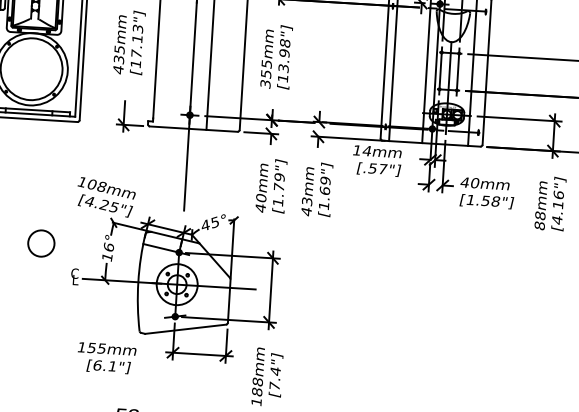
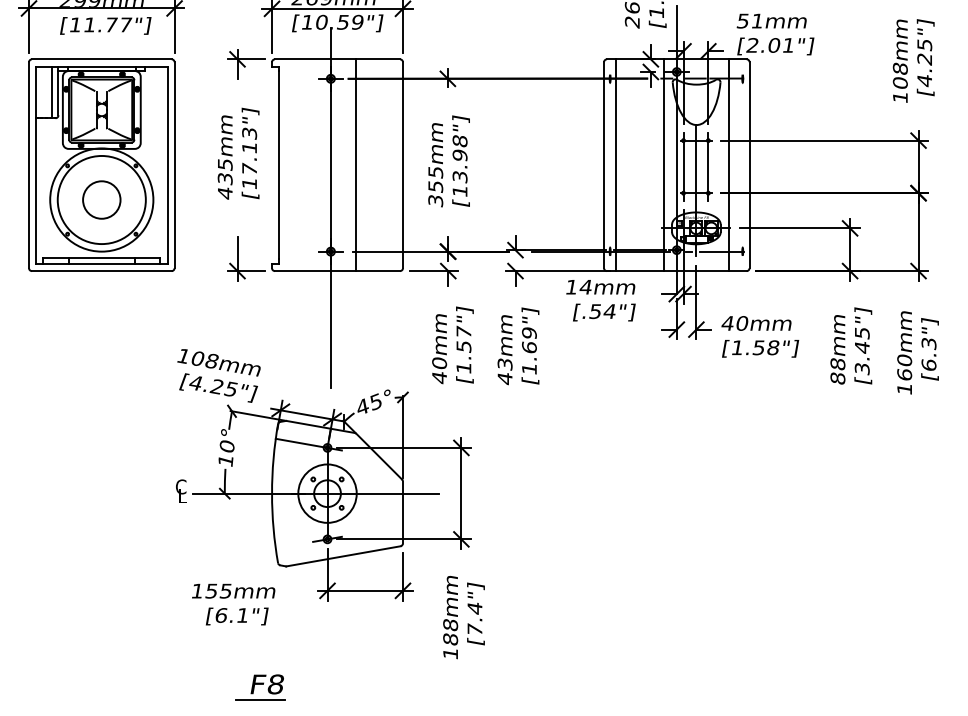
text: (382, 169) -> (609, 311), [.57"] -> [.54"]
text: (279, 181) -> (463, 338), [1.79"] -> [1.57"]
text: (557, 207) -> (861, 351), [4.16"] -> [3.45"]
circle: (41, 243) -> (101, 199), moved
text: (108, 247) -> (226, 446), 16° -> 10°

